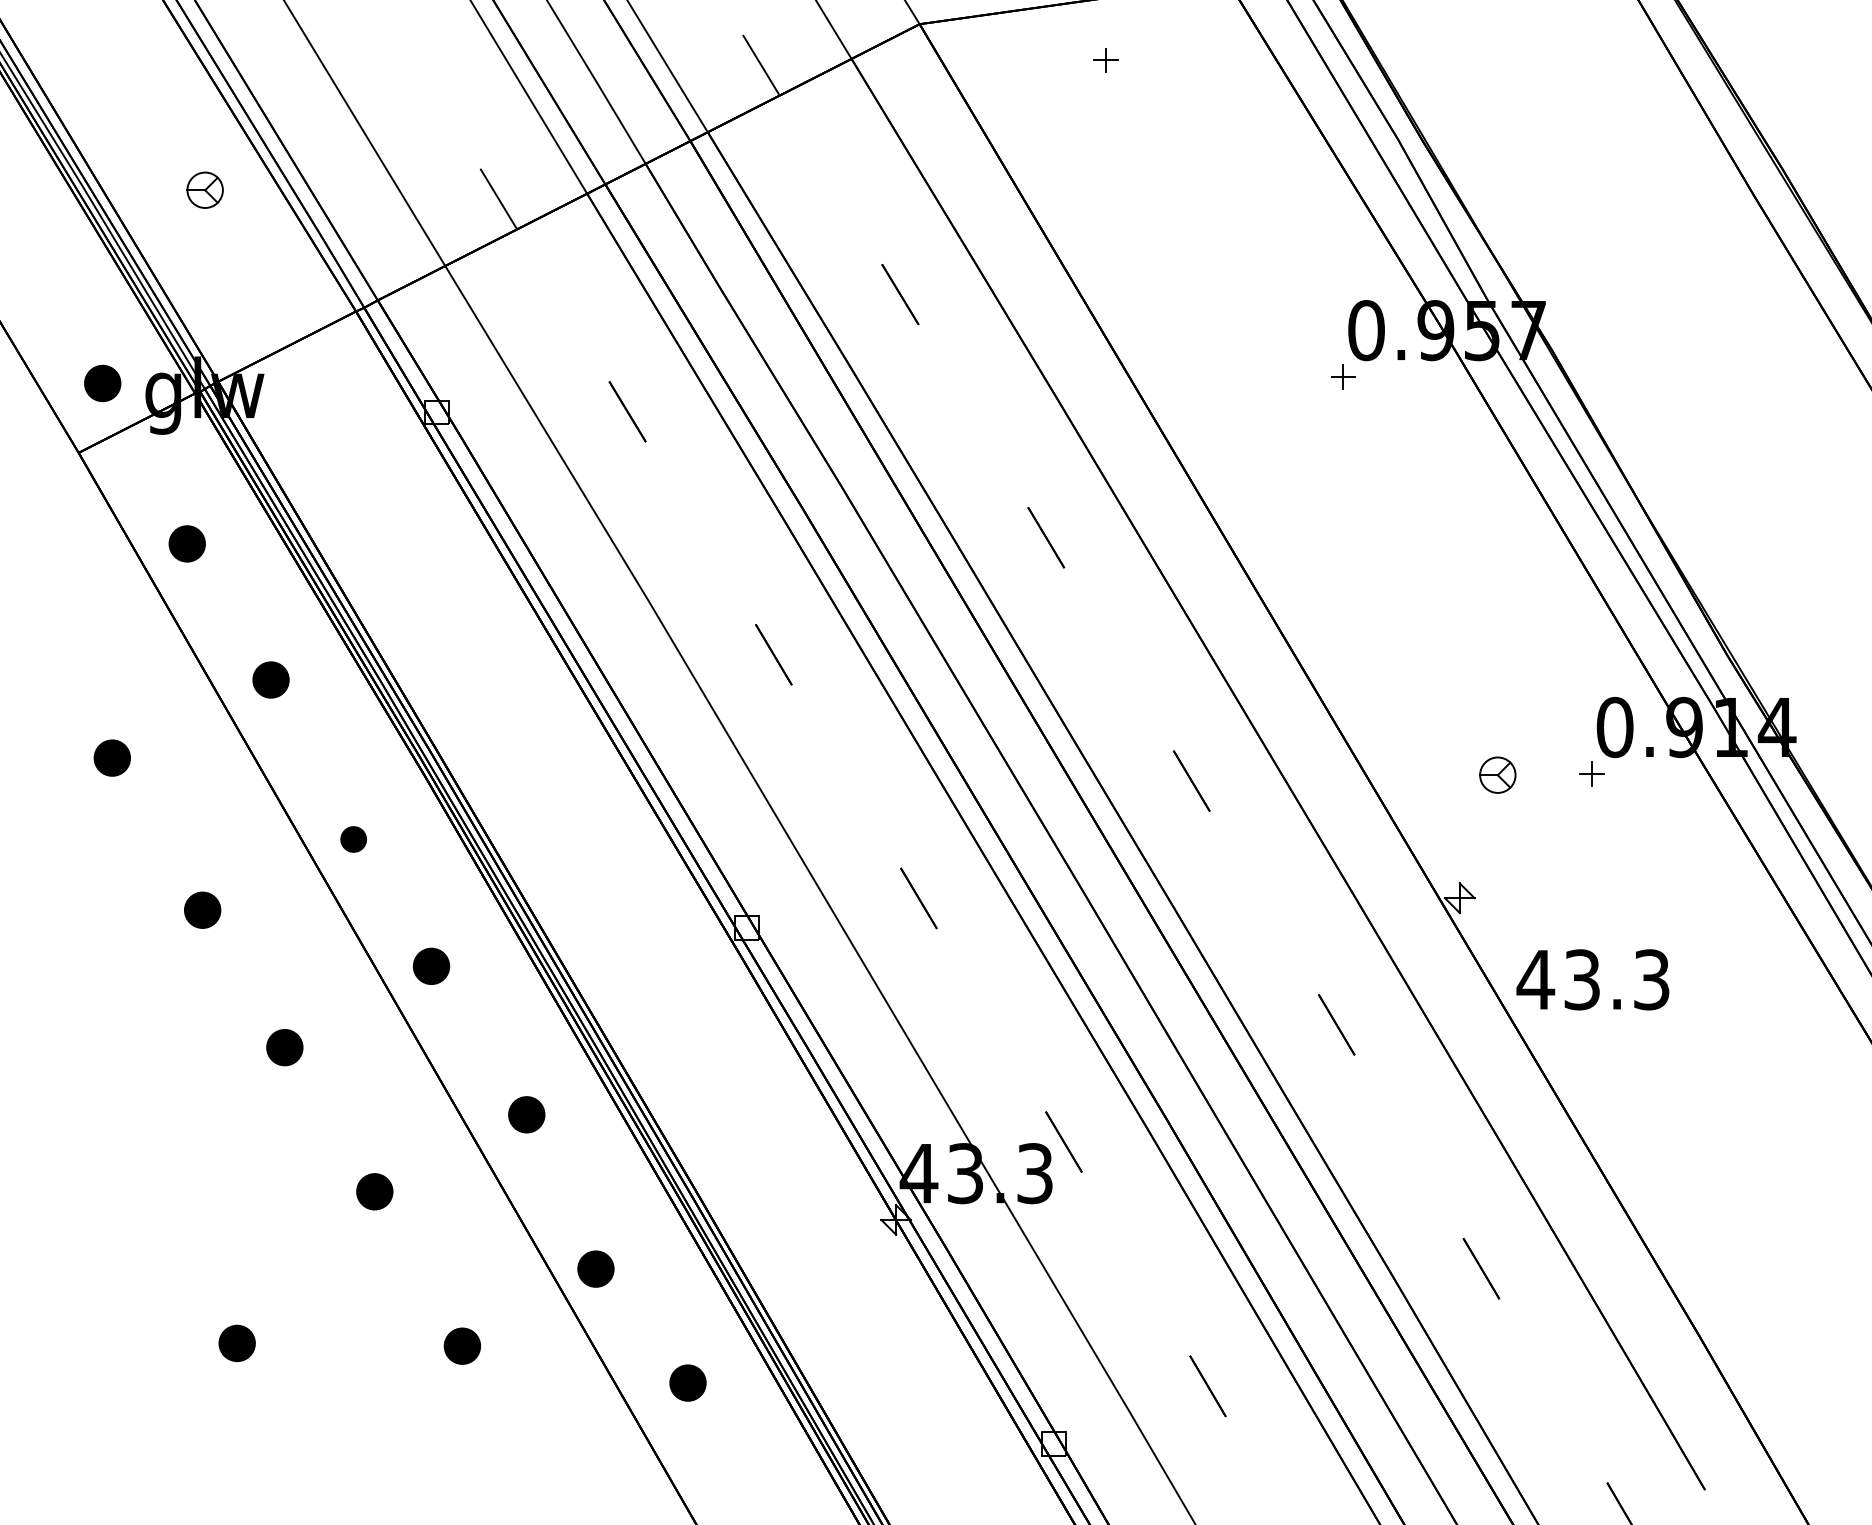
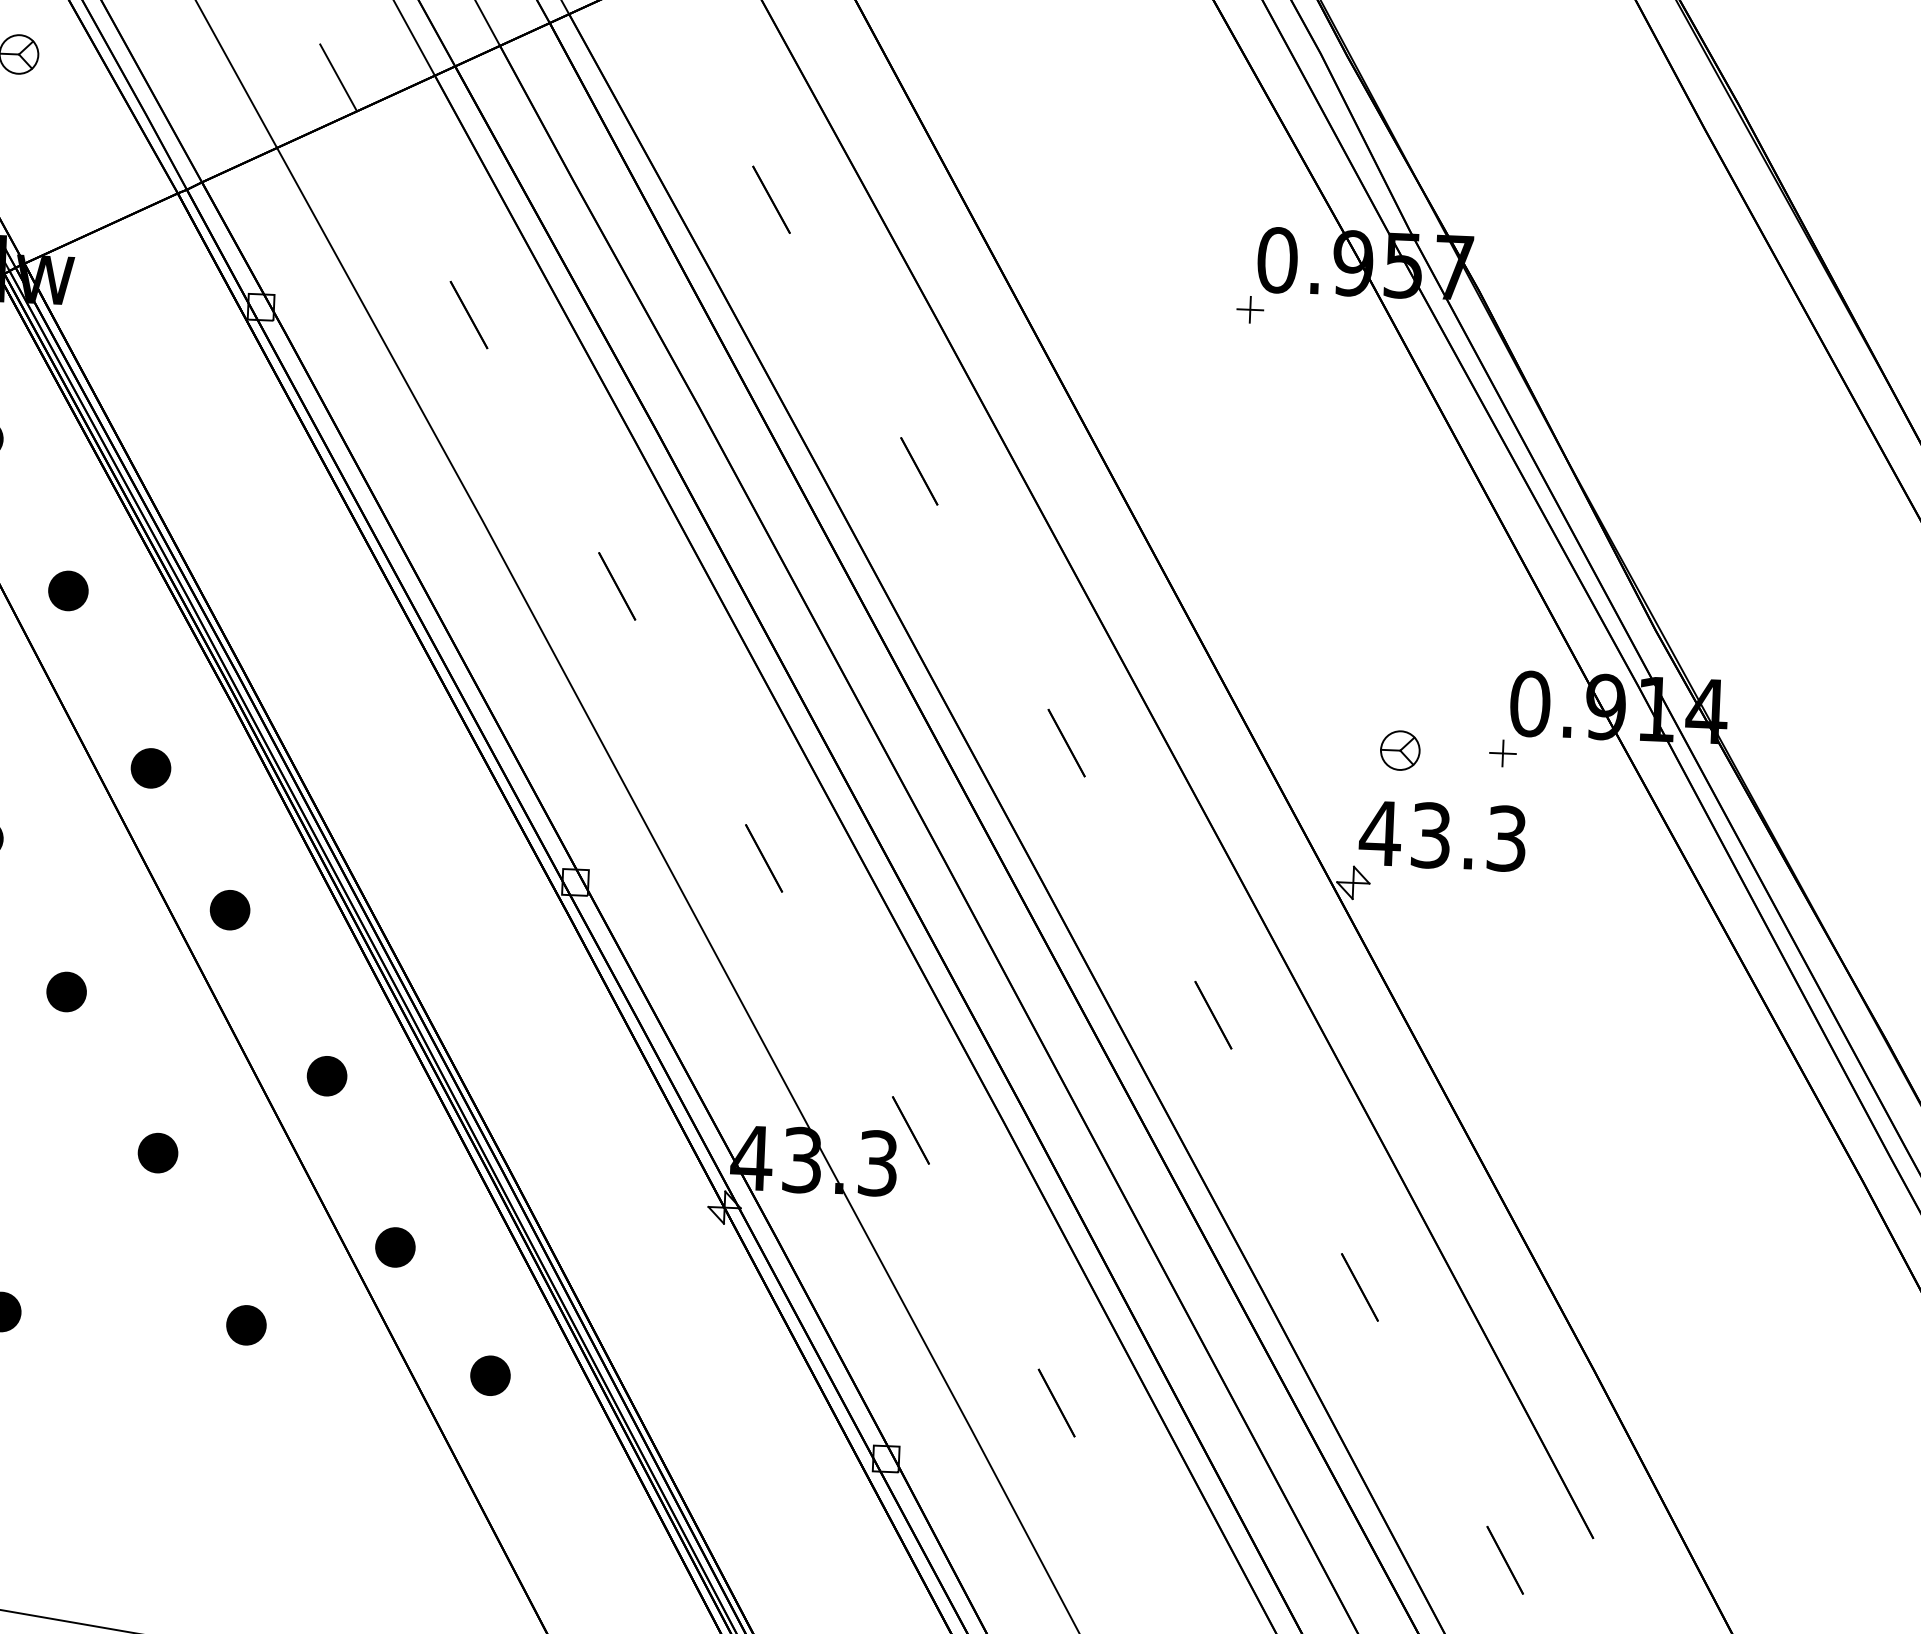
part: (353, 839) -> (150, 768), size x1.43
text: (1592, 979) -> (1442, 835), moved

